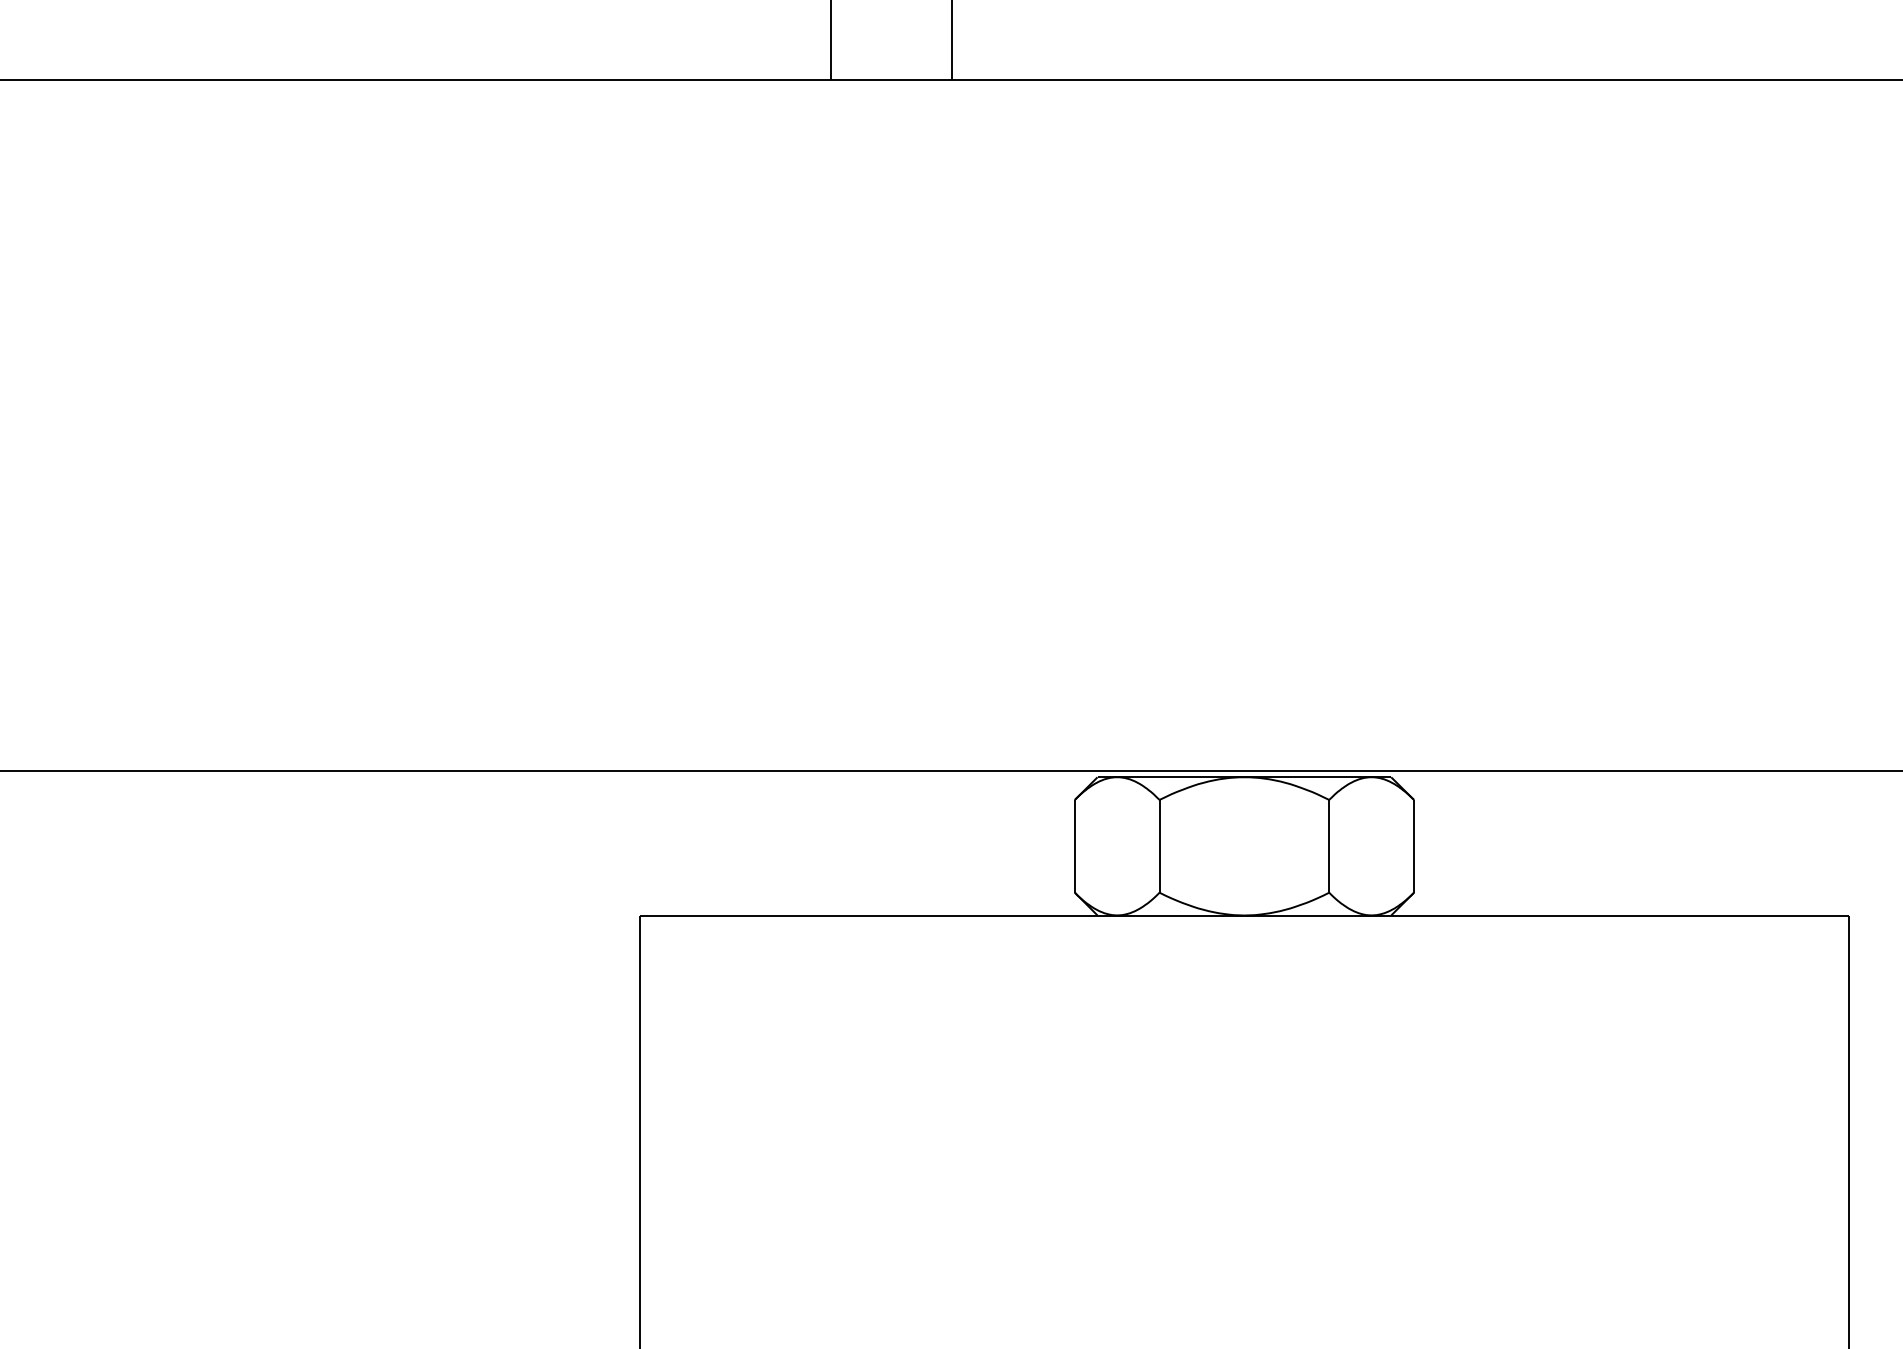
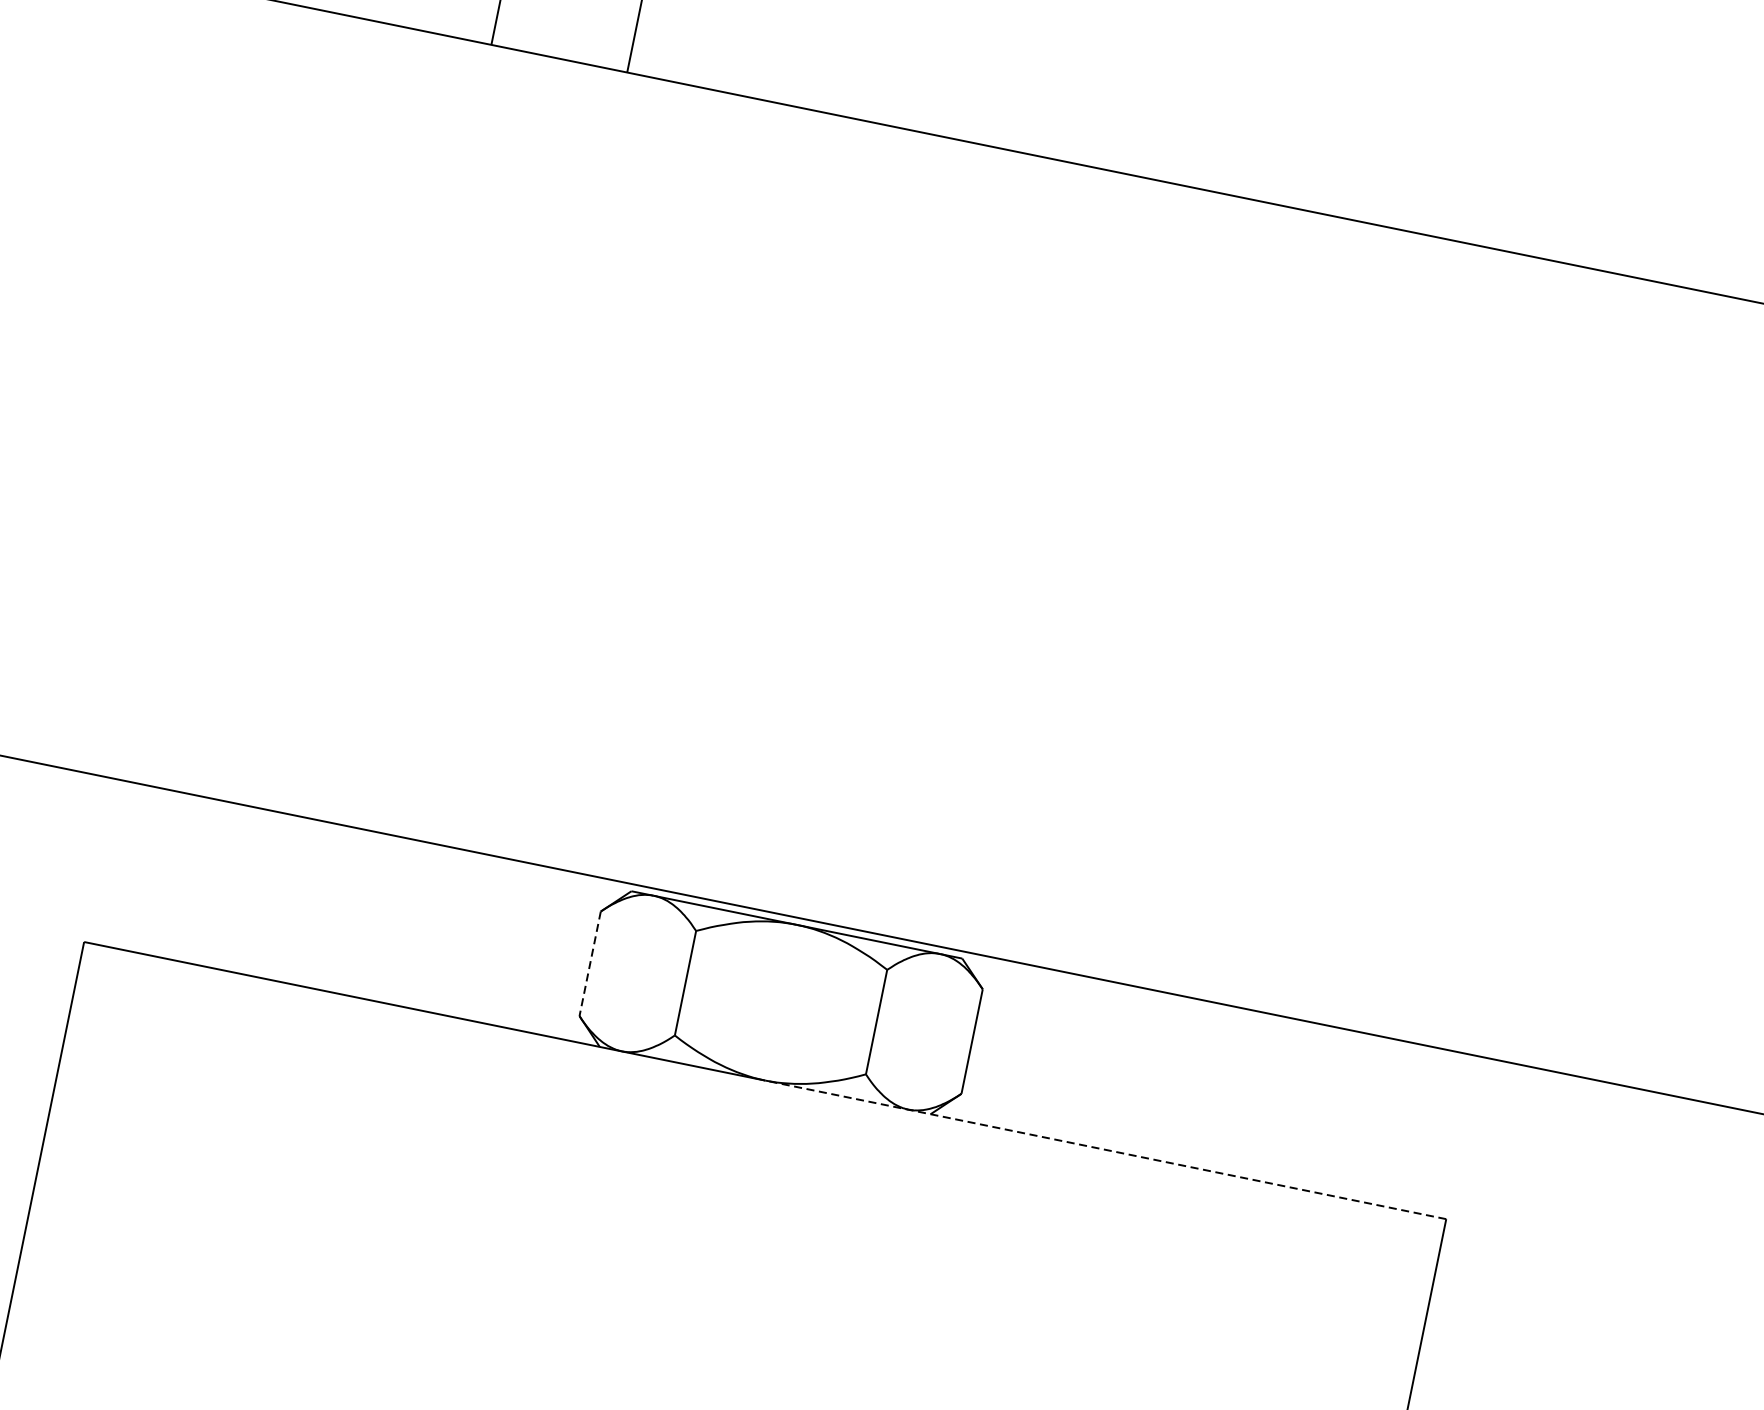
line: (1074, 846) -> (589, 963), solid -> dashed
line: (1546, 915) -> (1105, 1149), solid -> dashed

